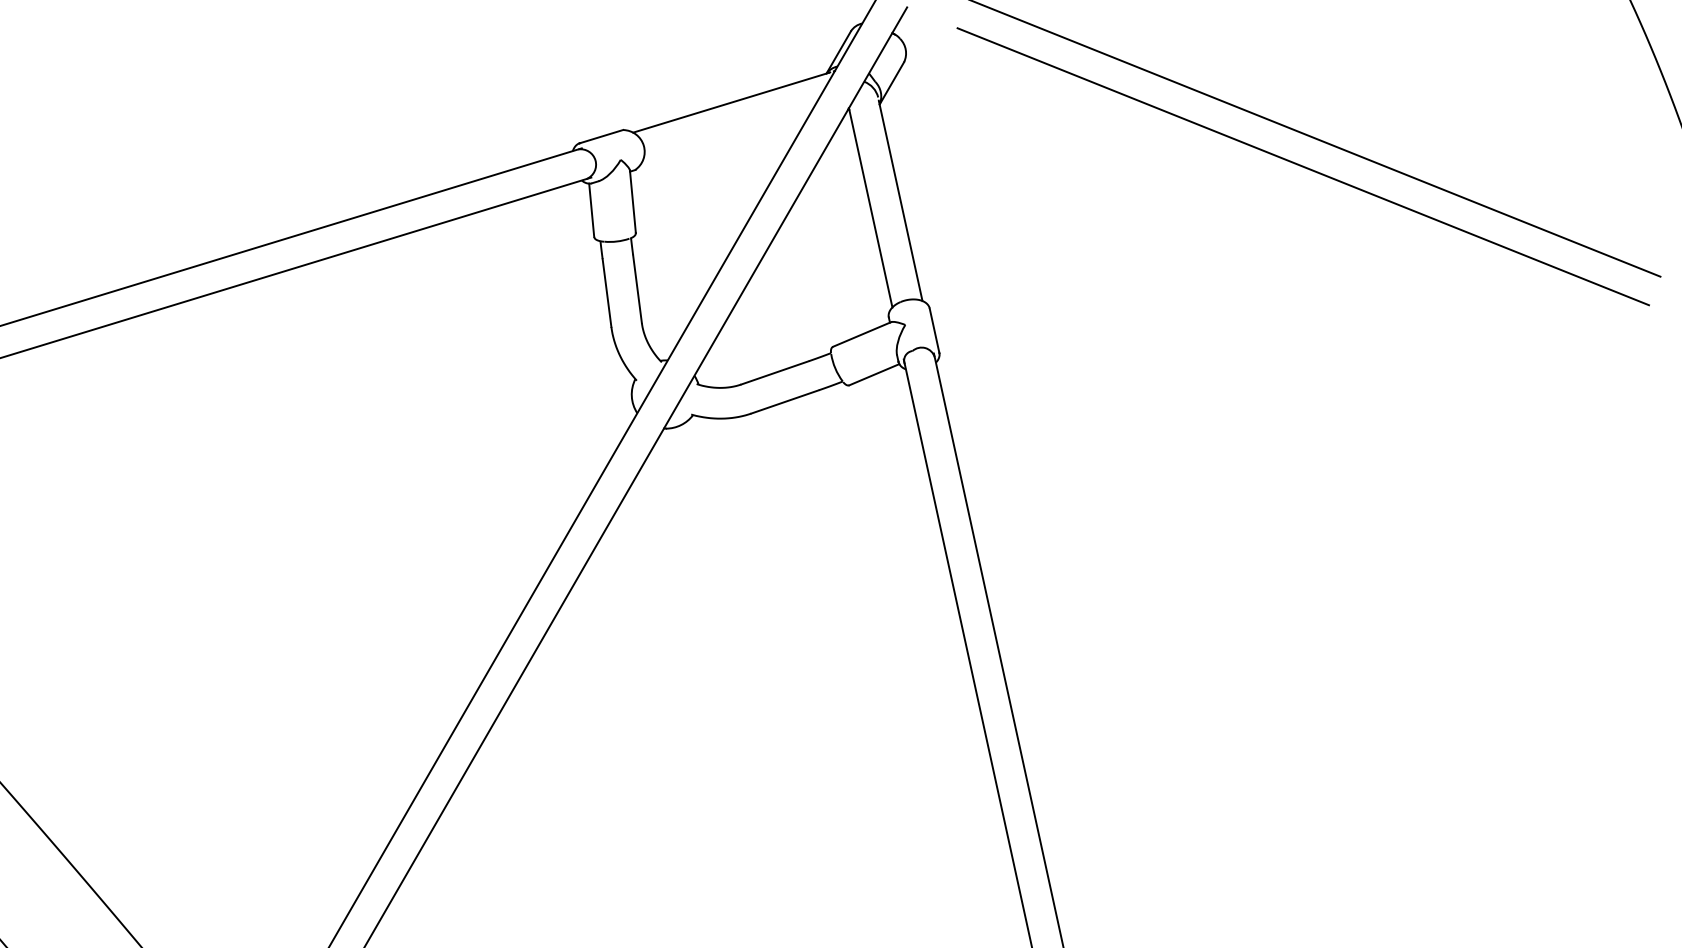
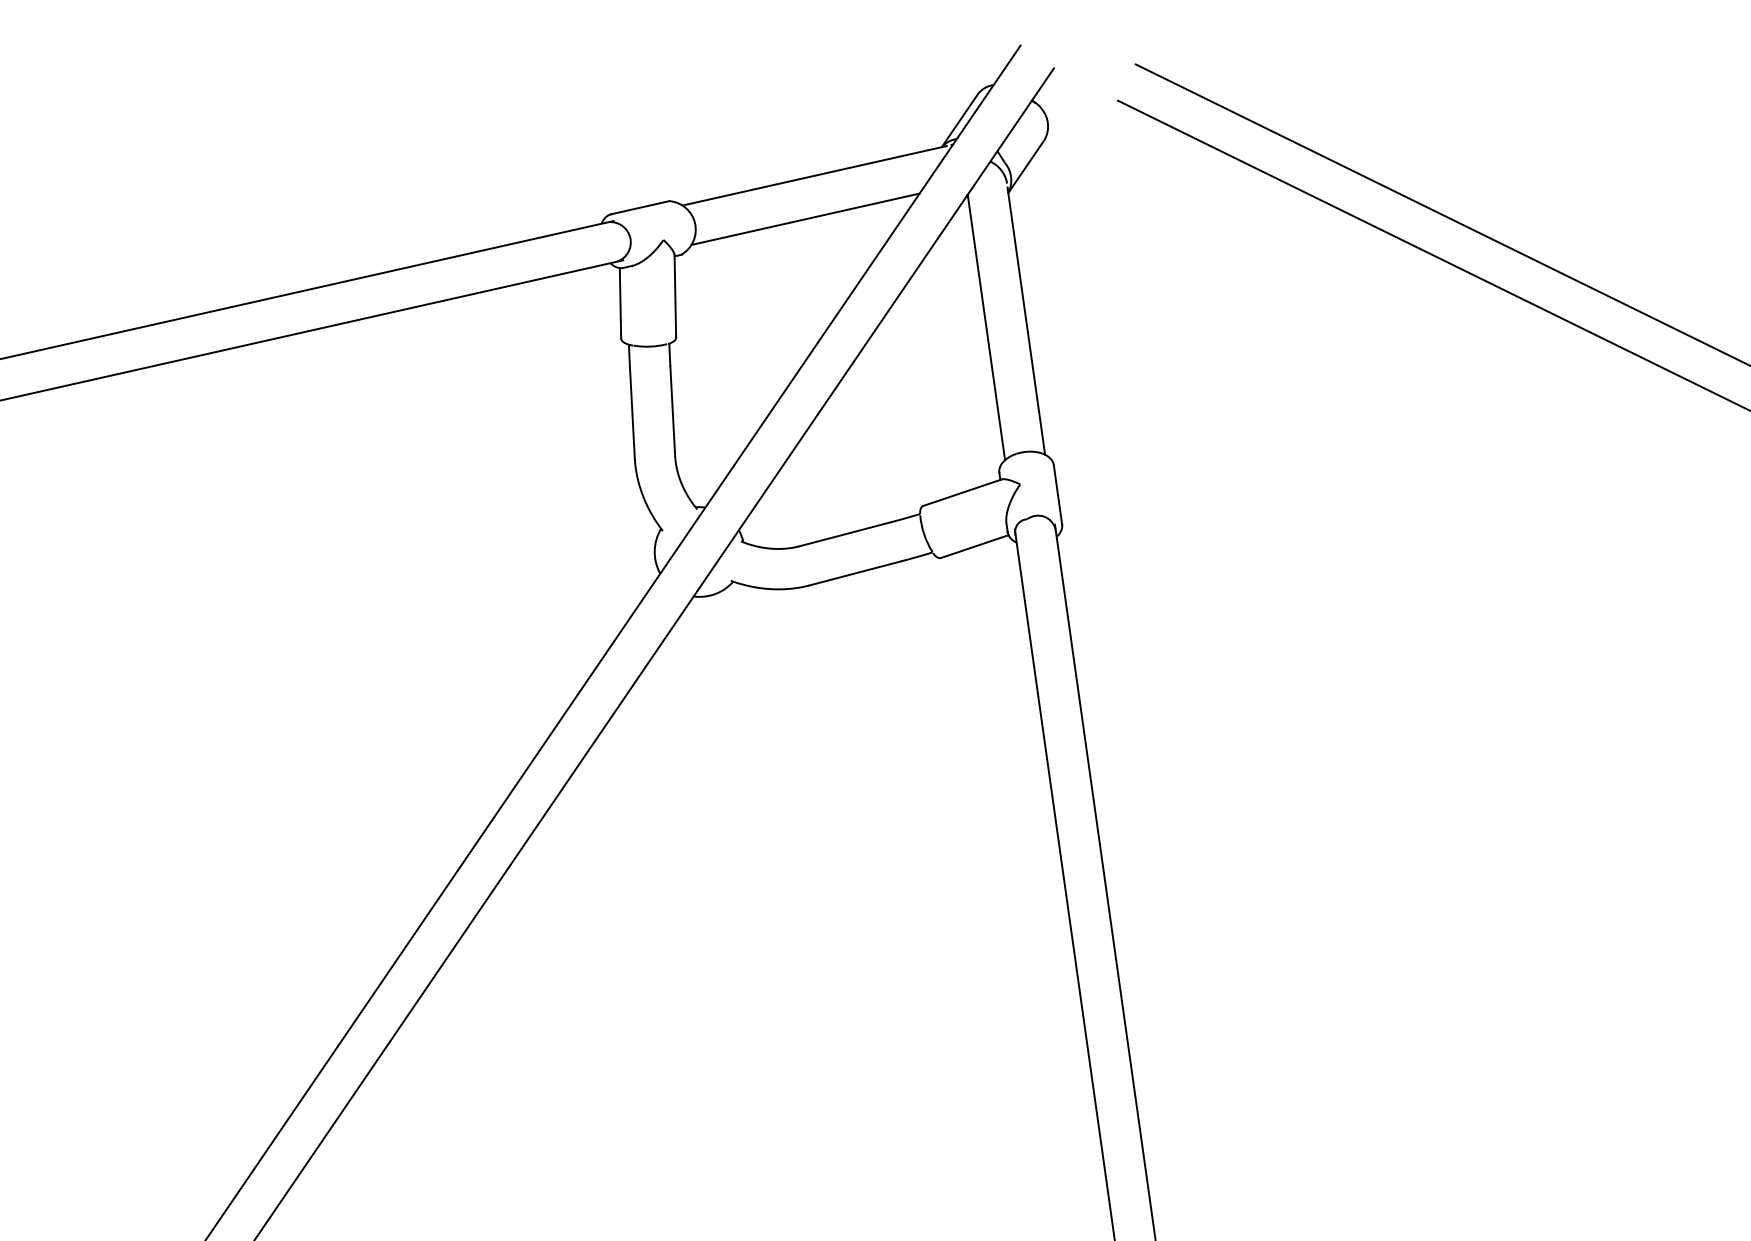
line: (727, 135) -> (805, 218), added

